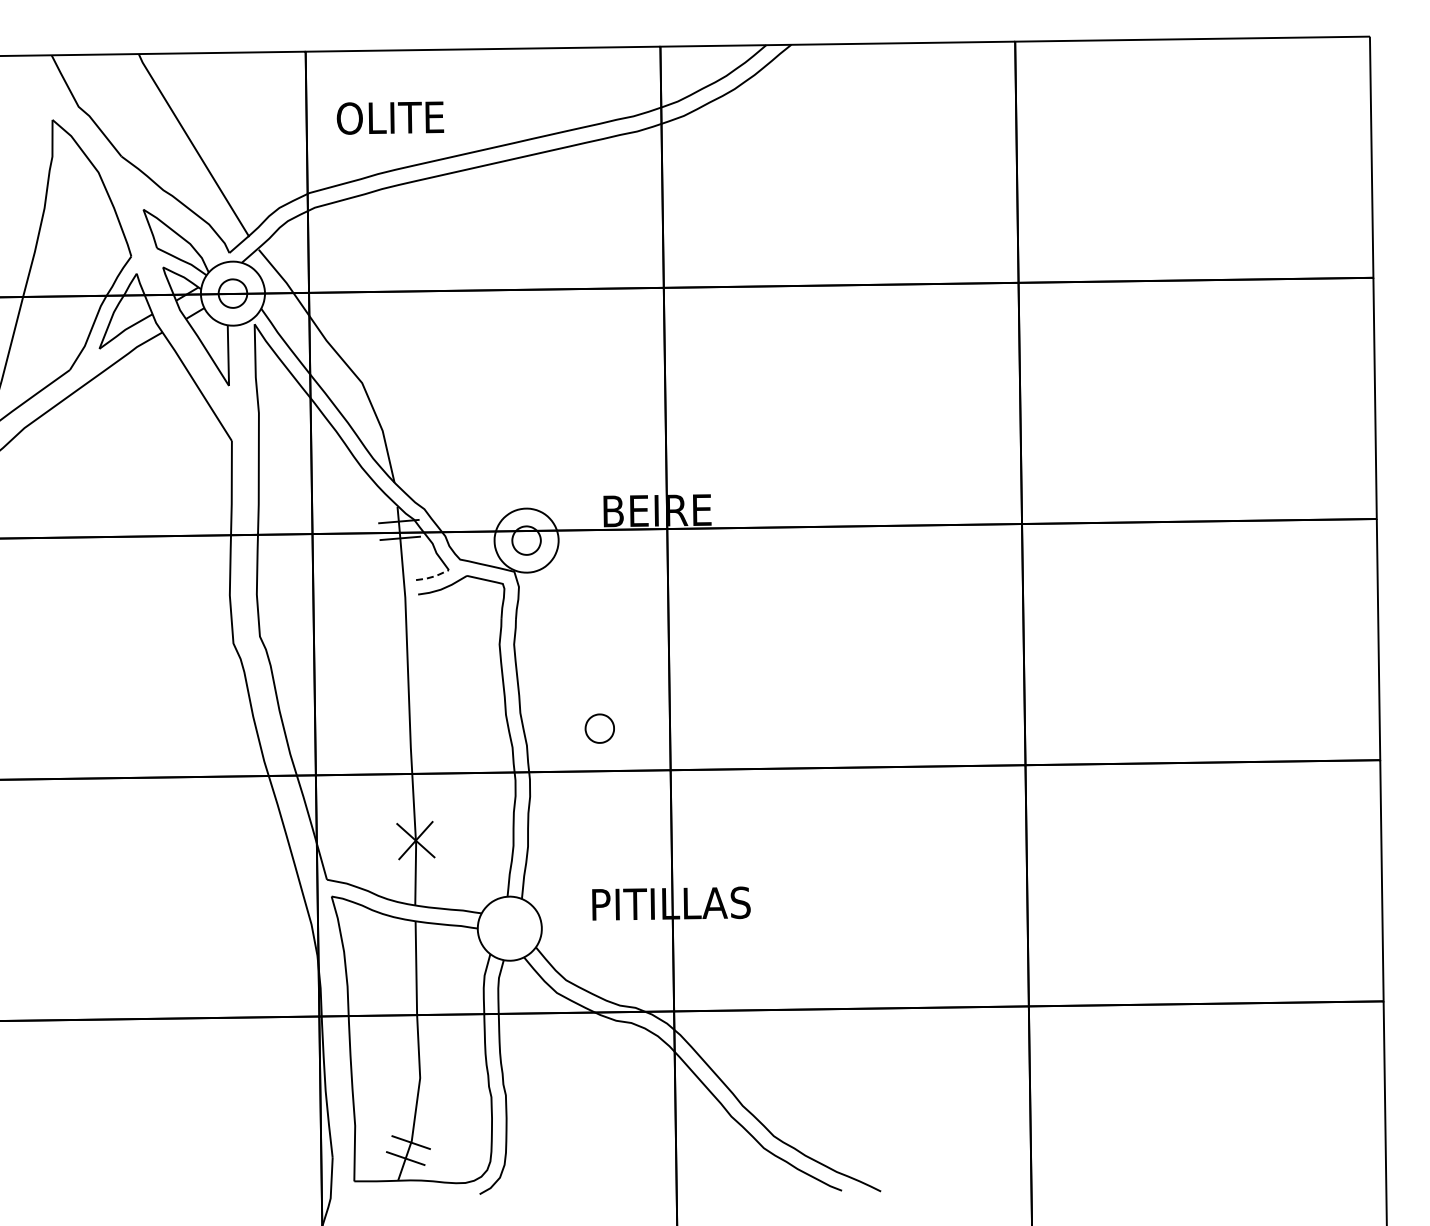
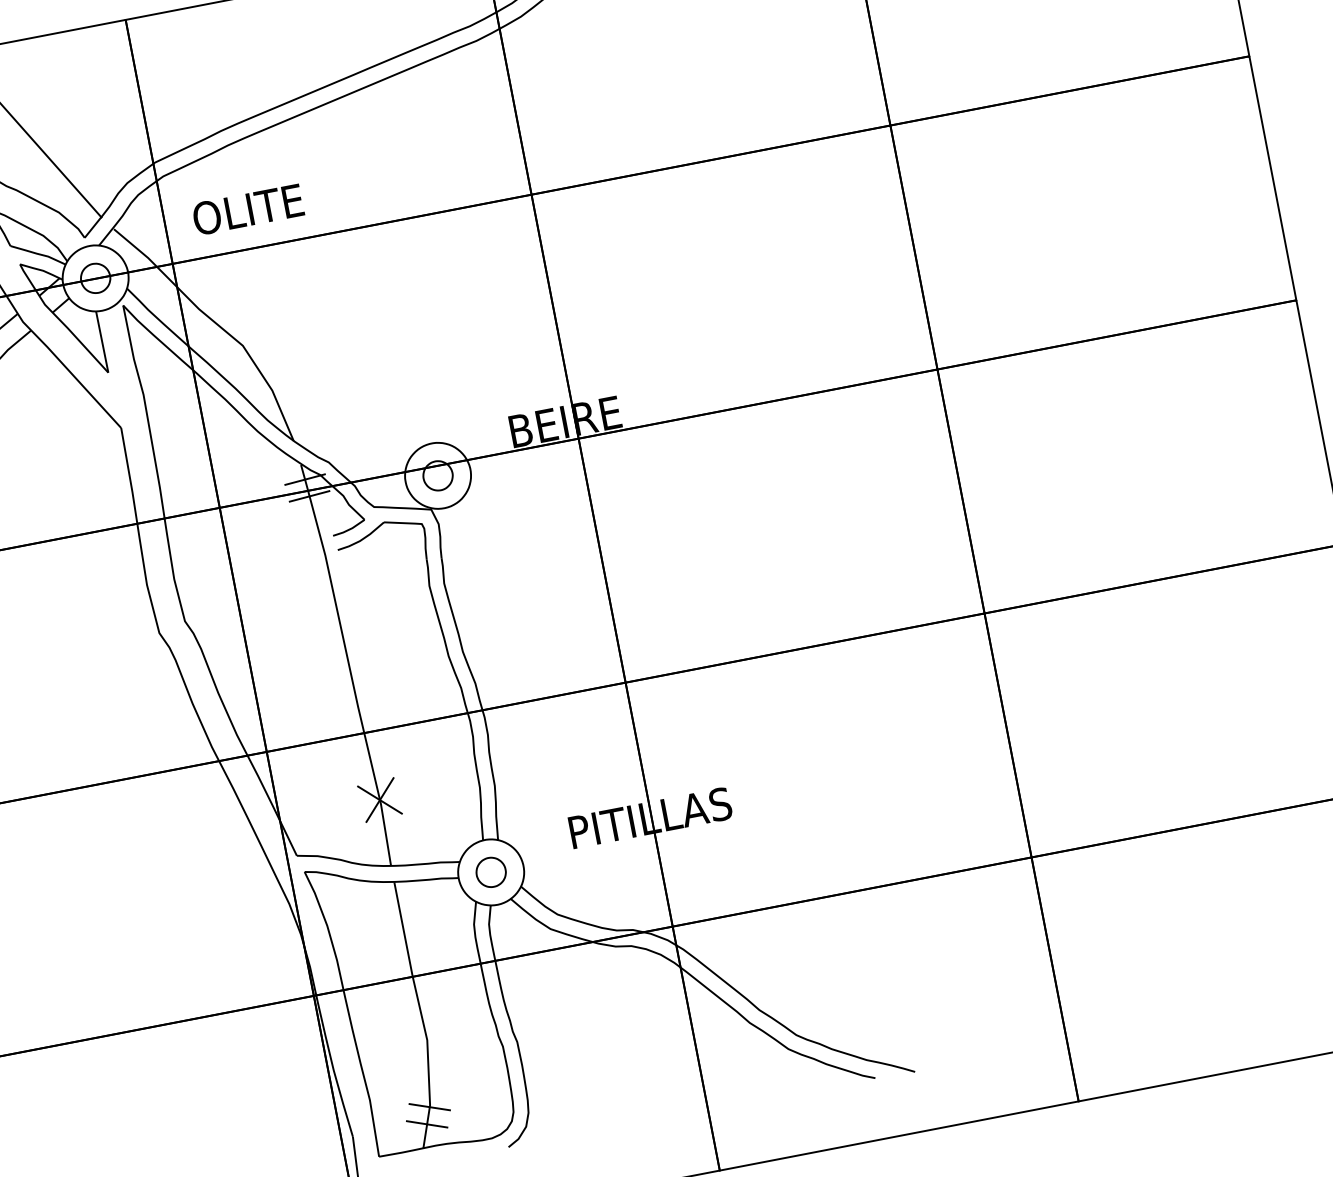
text: (390, 117) -> (248, 209), moved
line: (433, 576) -> (350, 529), dashed -> solid
part: (599, 728) -> (490, 872), moved

